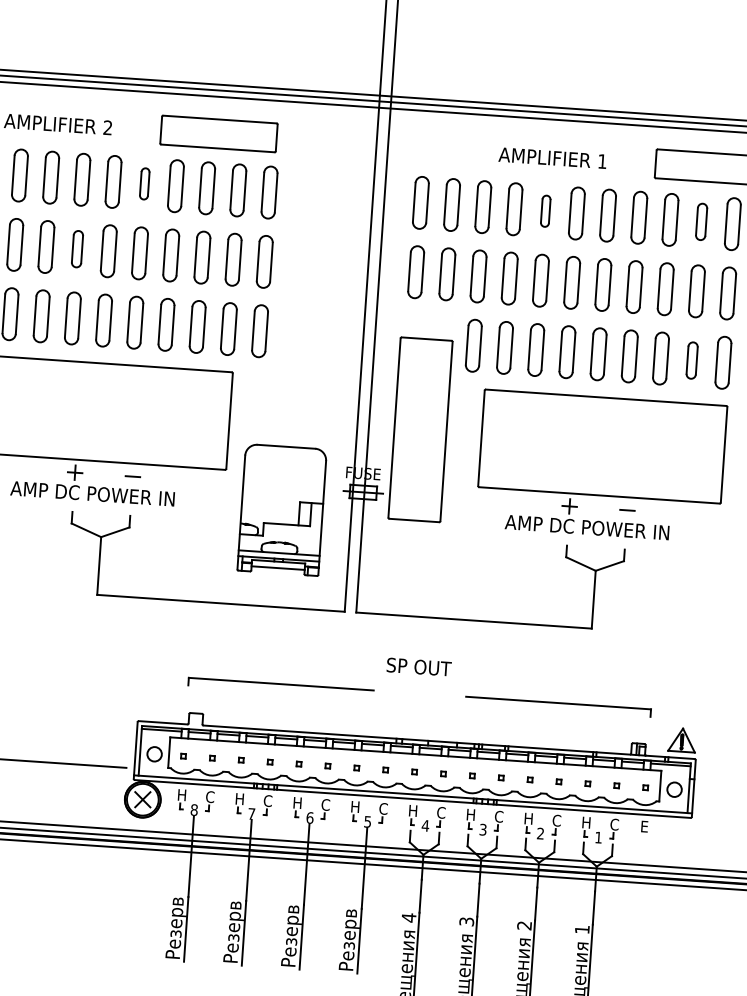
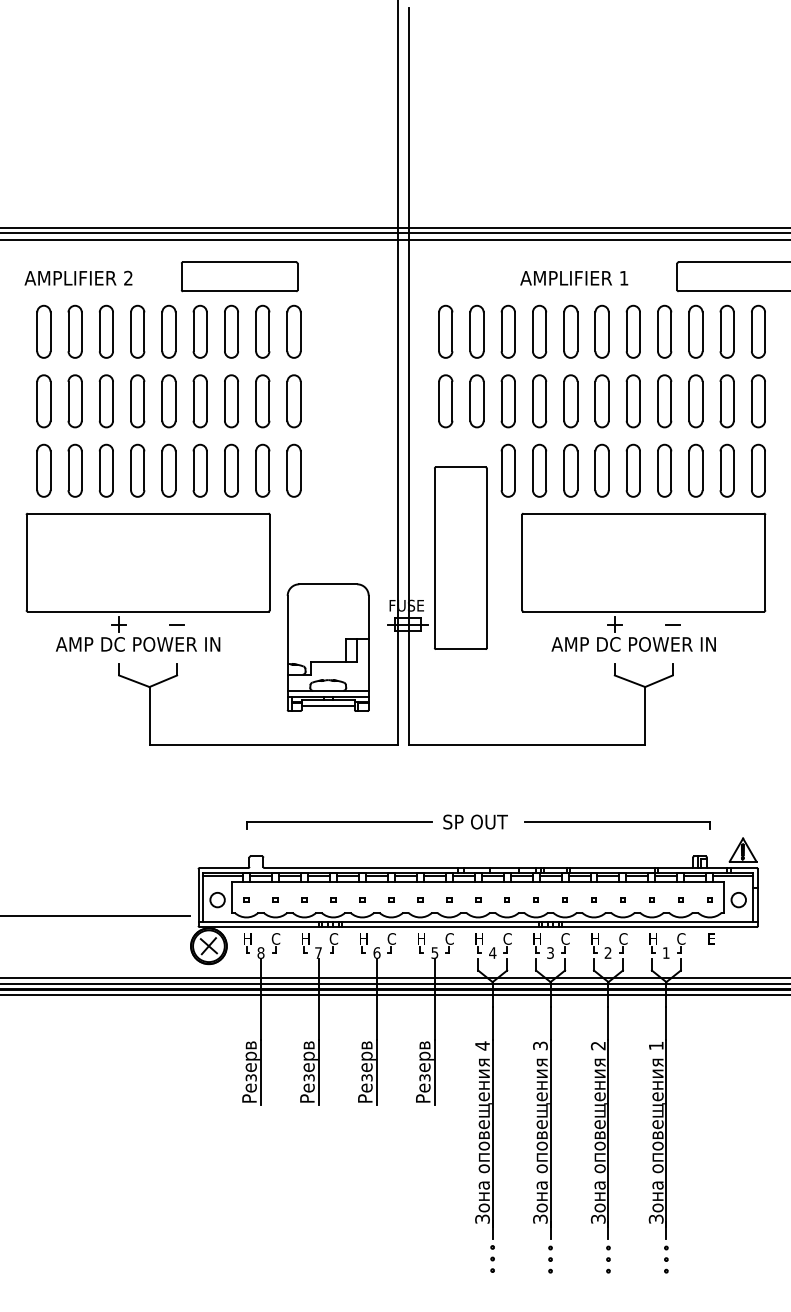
part: (144, 183) -> (168, 331), size x1.67
part: (545, 211) -> (570, 331), size x1.67
part: (701, 221) -> (726, 331), size x1.43
part: (76, 249) -> (105, 401), size x1.43
part: (691, 360) -> (726, 470), size x1.43
text: (419, 666) -> (475, 821), moved

